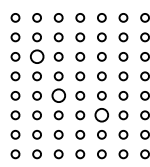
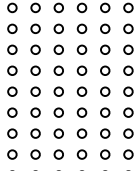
circle: (36, 56) -> (34, 49), size x0.62
circle: (58, 95) -> (58, 91), size x0.62
circle: (101, 115) -> (104, 112), size x0.62

